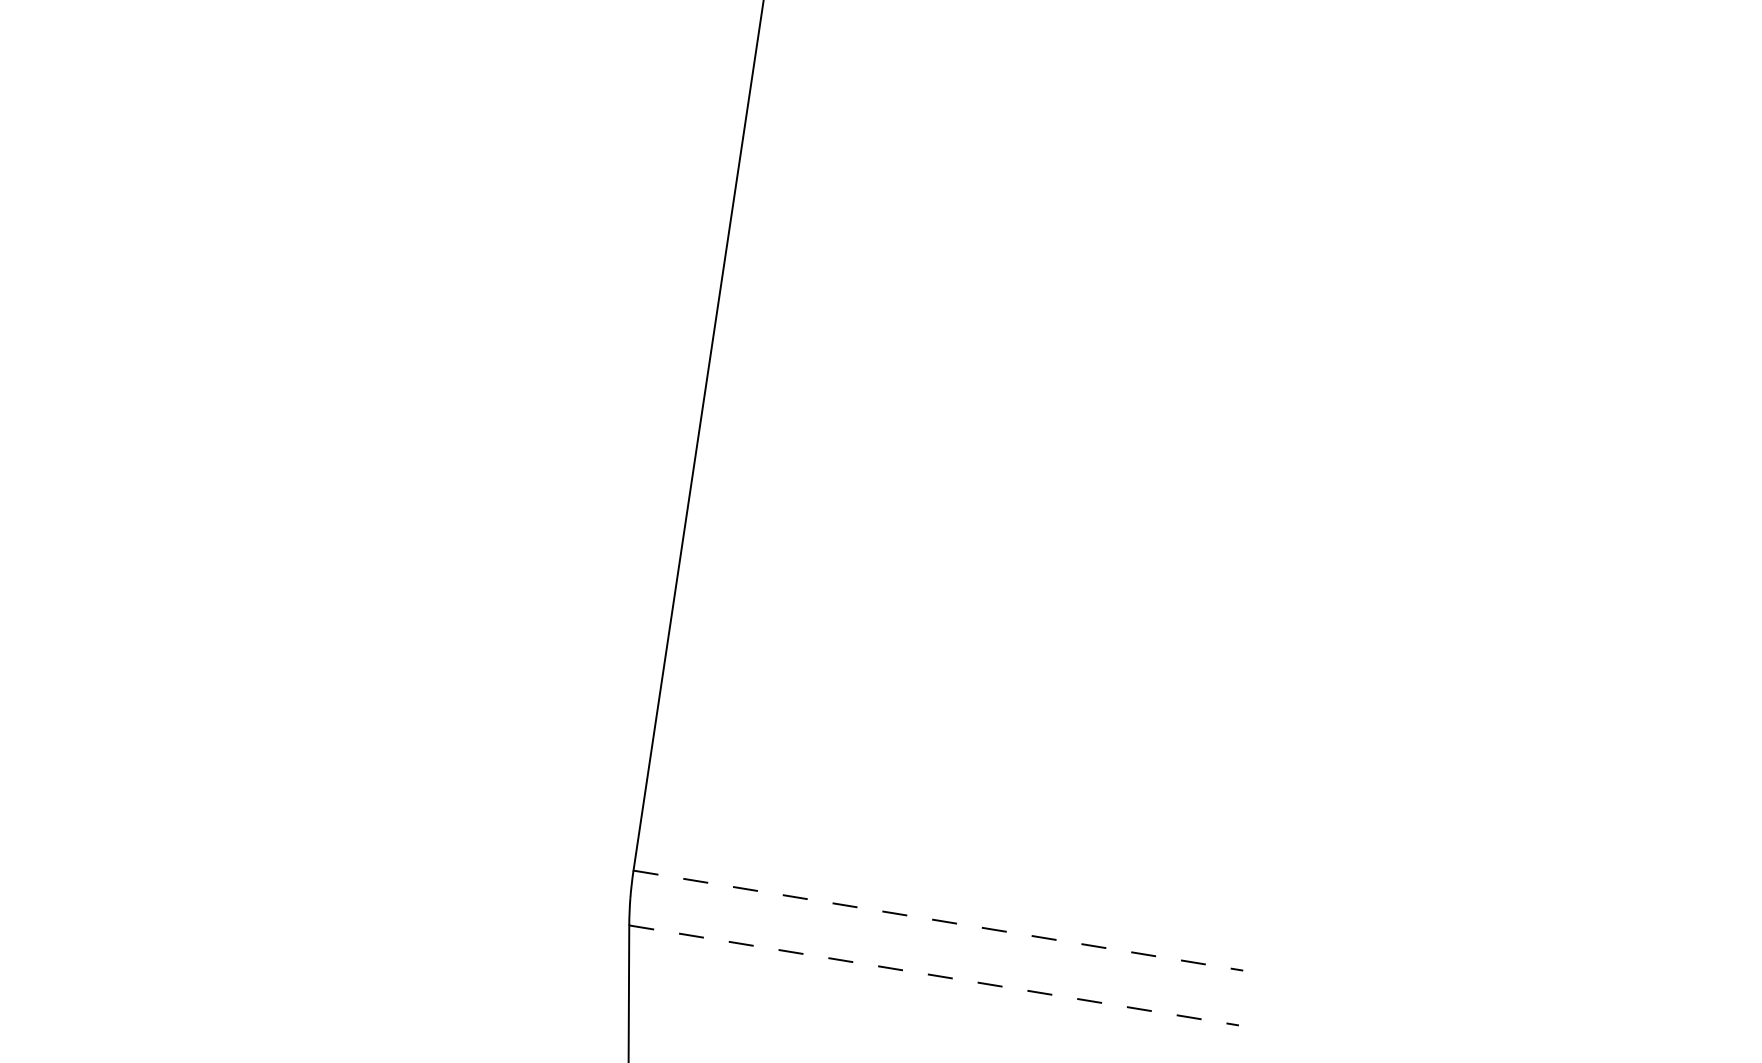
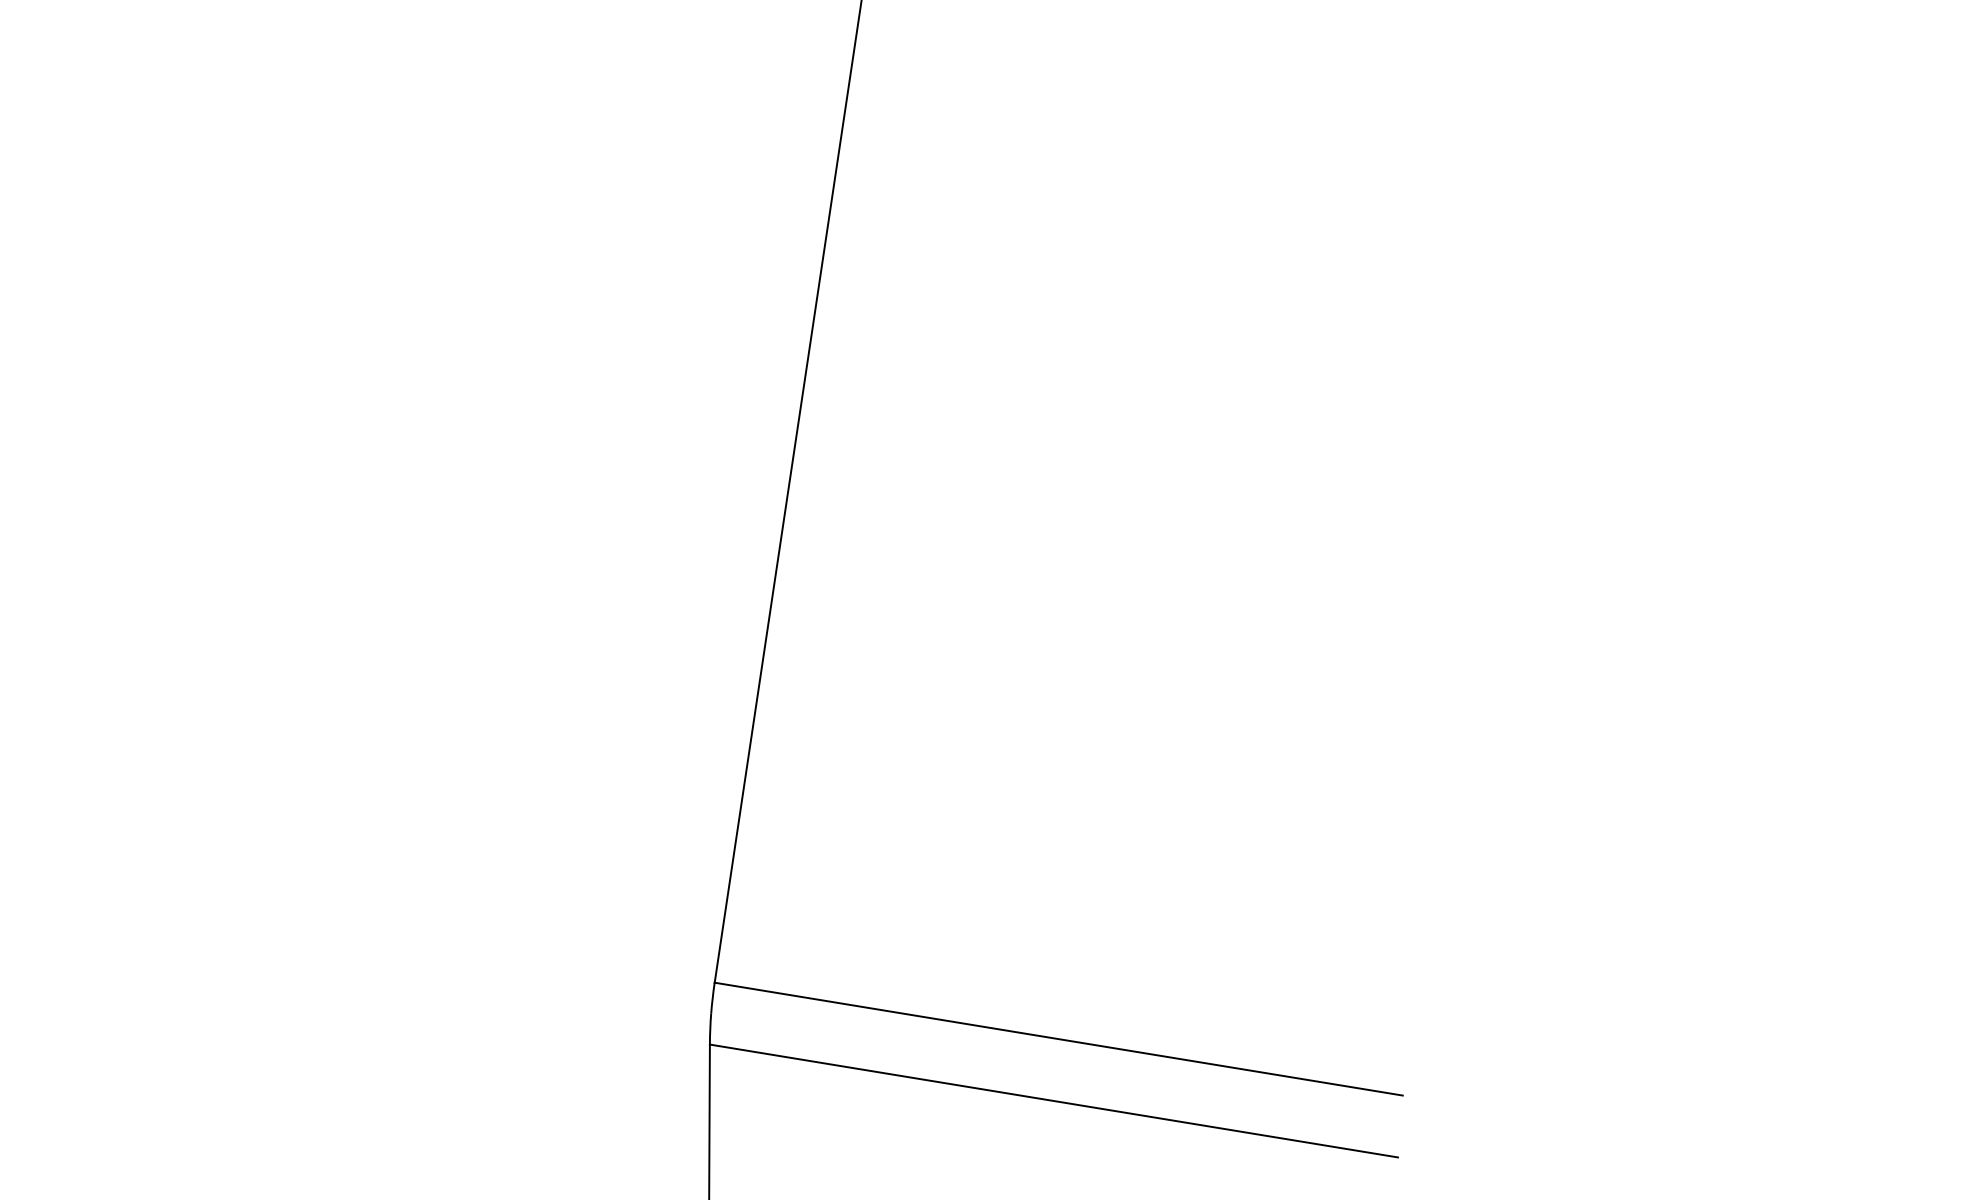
line: (938, 920) -> (1058, 1039), dashed -> solid
line: (933, 975) -> (1053, 1101), dashed -> solid

